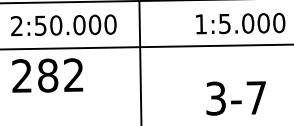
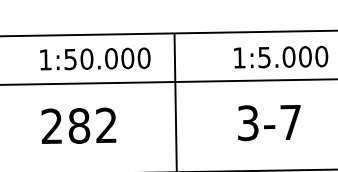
text: (16, 25) -> (45, 59), 2:50.000 -> 1:50.000
text: (47, 75) -> (78, 125), moved
text: (236, 98) -> (269, 123), moved

